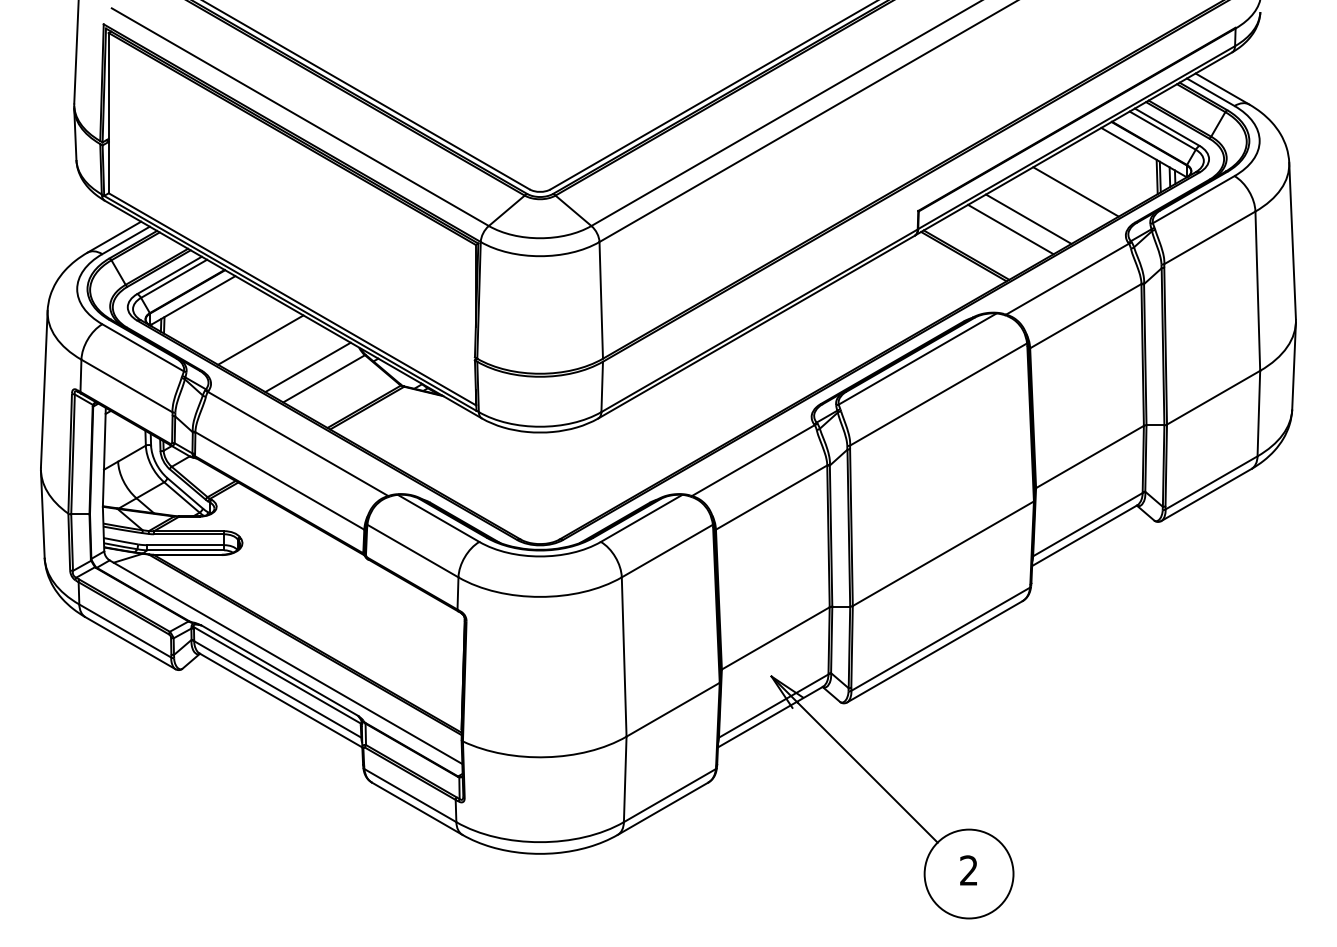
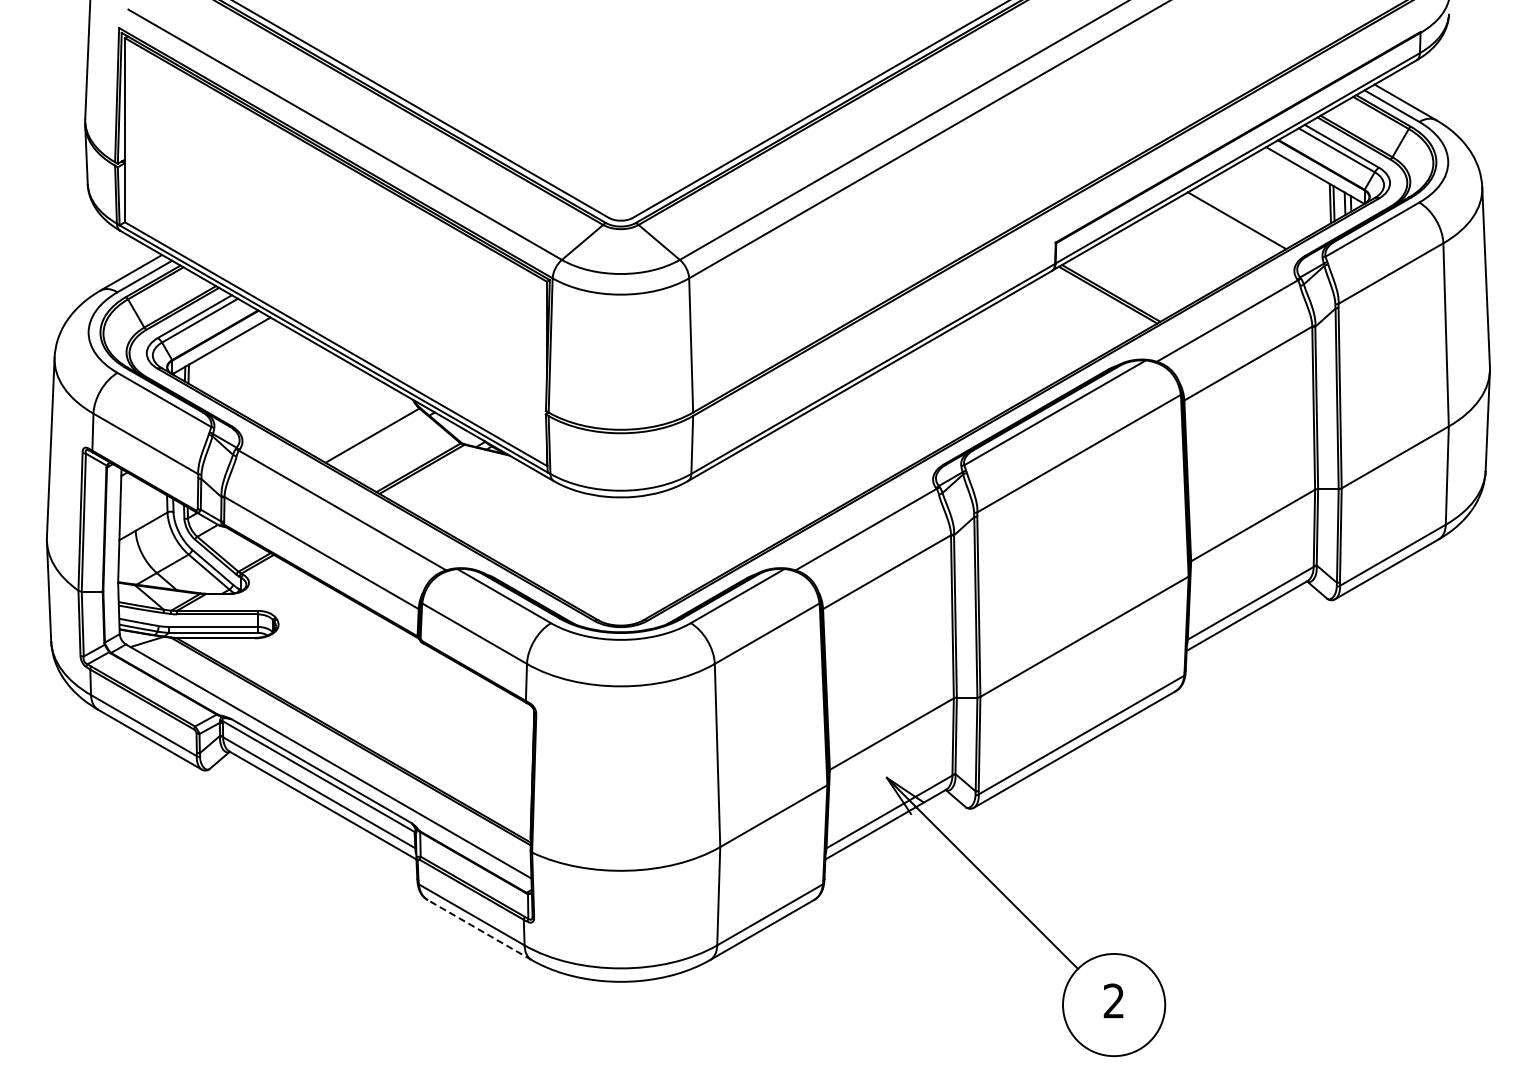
line: (1028, 218) -> (1182, 251), removed
line: (1010, 229) -> (1161, 263), removed
line: (260, 339) -> (299, 390), removed
line: (307, 367) -> (353, 422), removed
line: (417, 809) -> (479, 930), solid -> dashed

